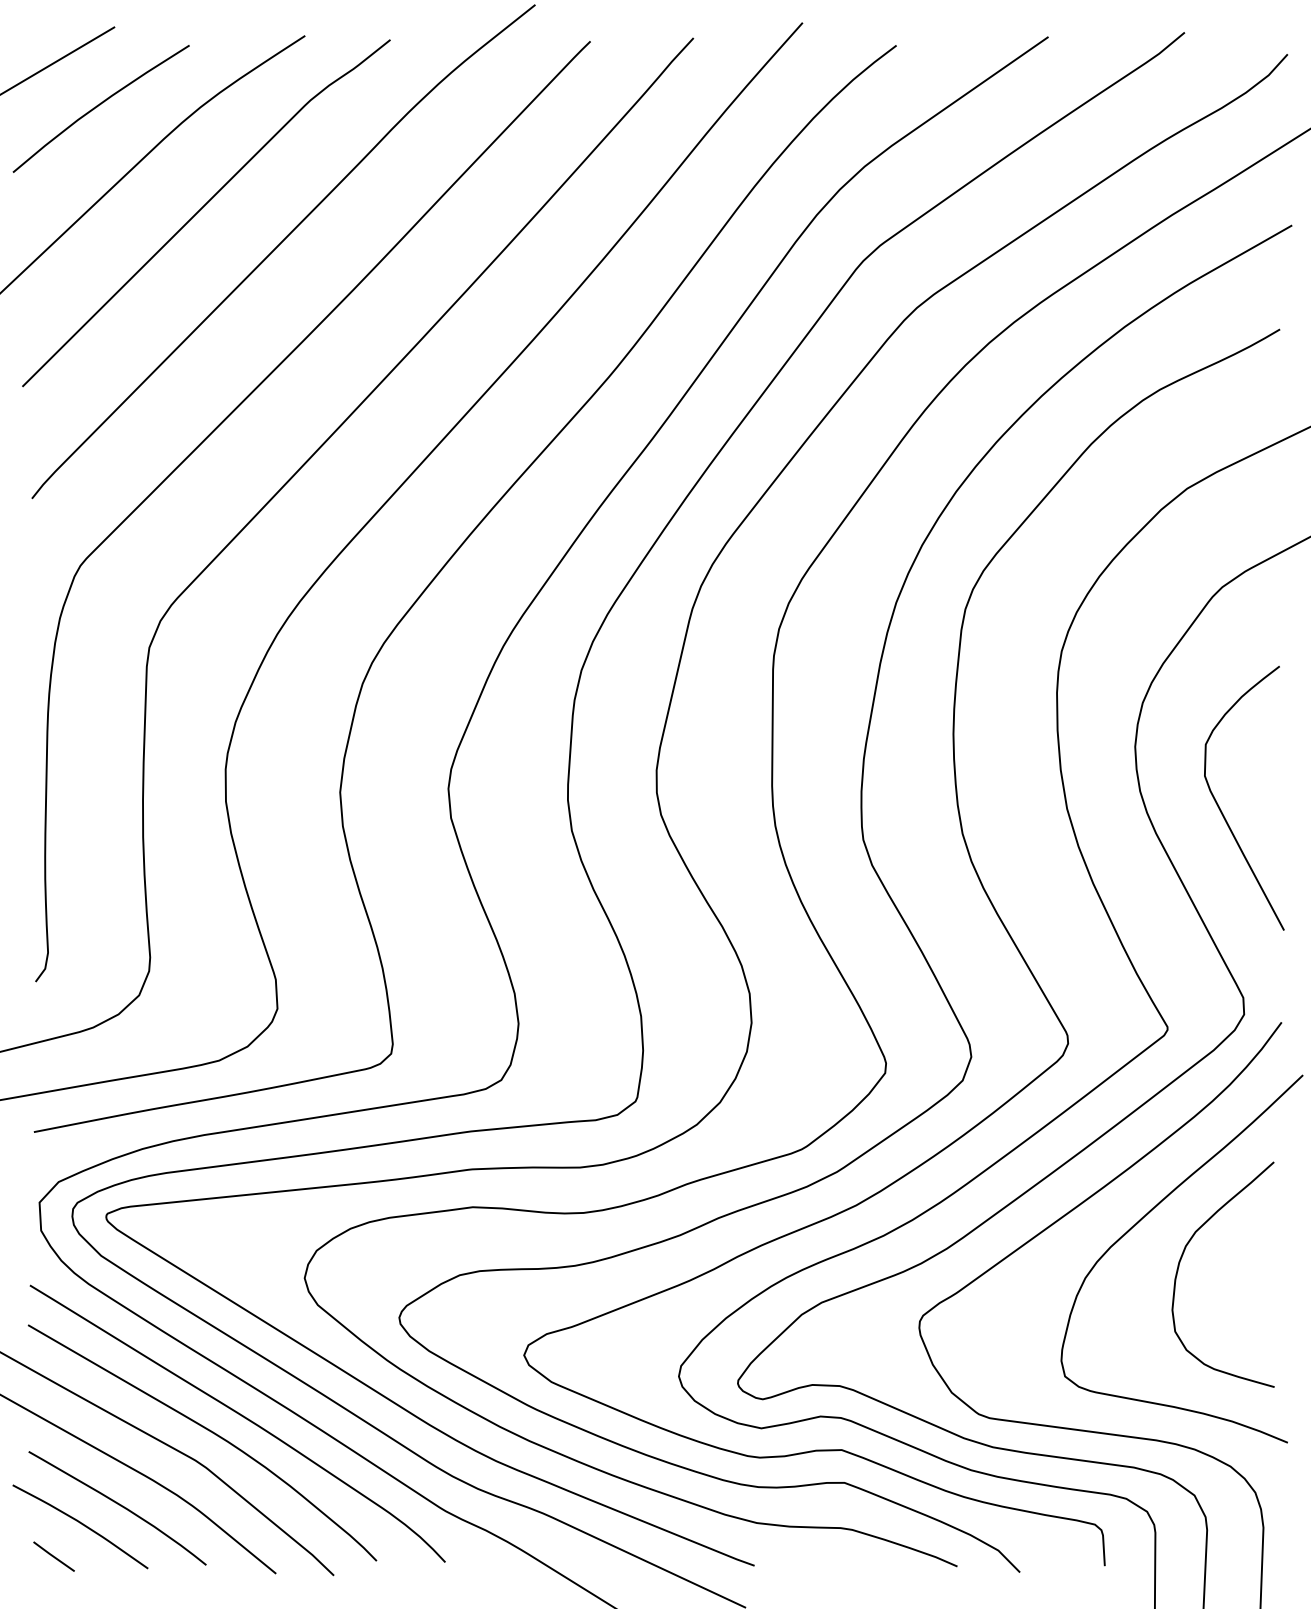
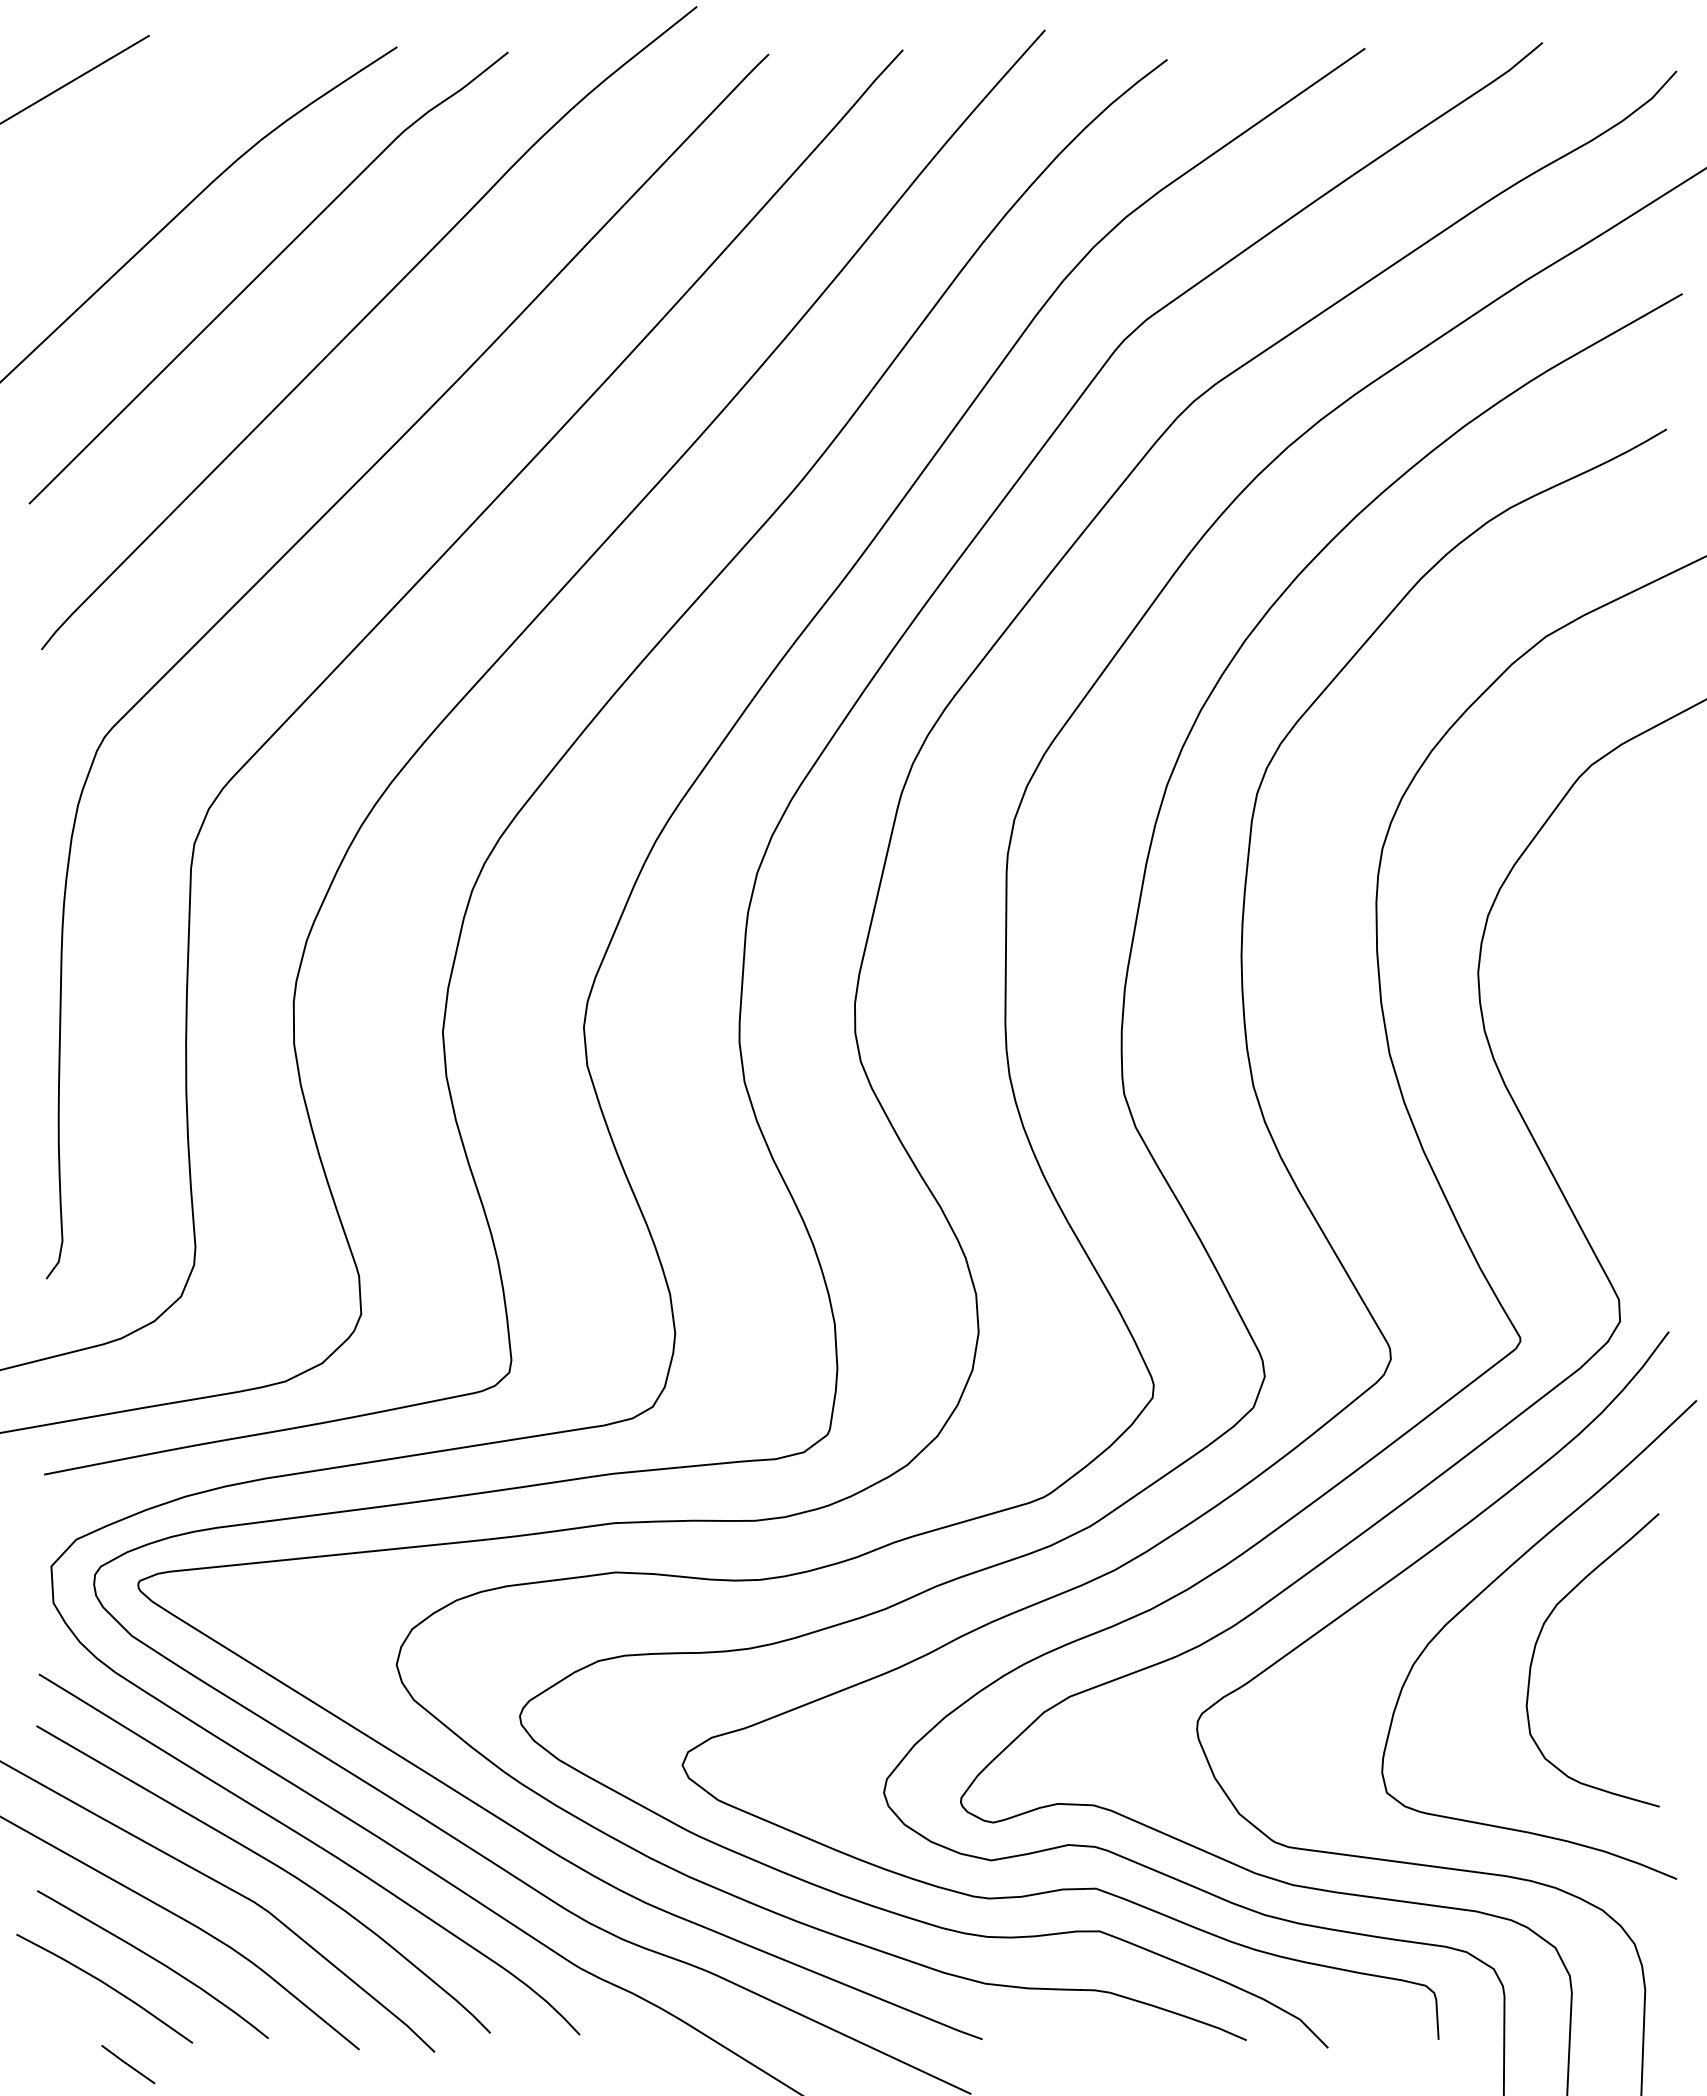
curve: (98, 106) -> (128, 138), removed
curve: (1221, 810) -> (1590, 1055), removed
line: (54, 1556) -> (128, 2064), moved

